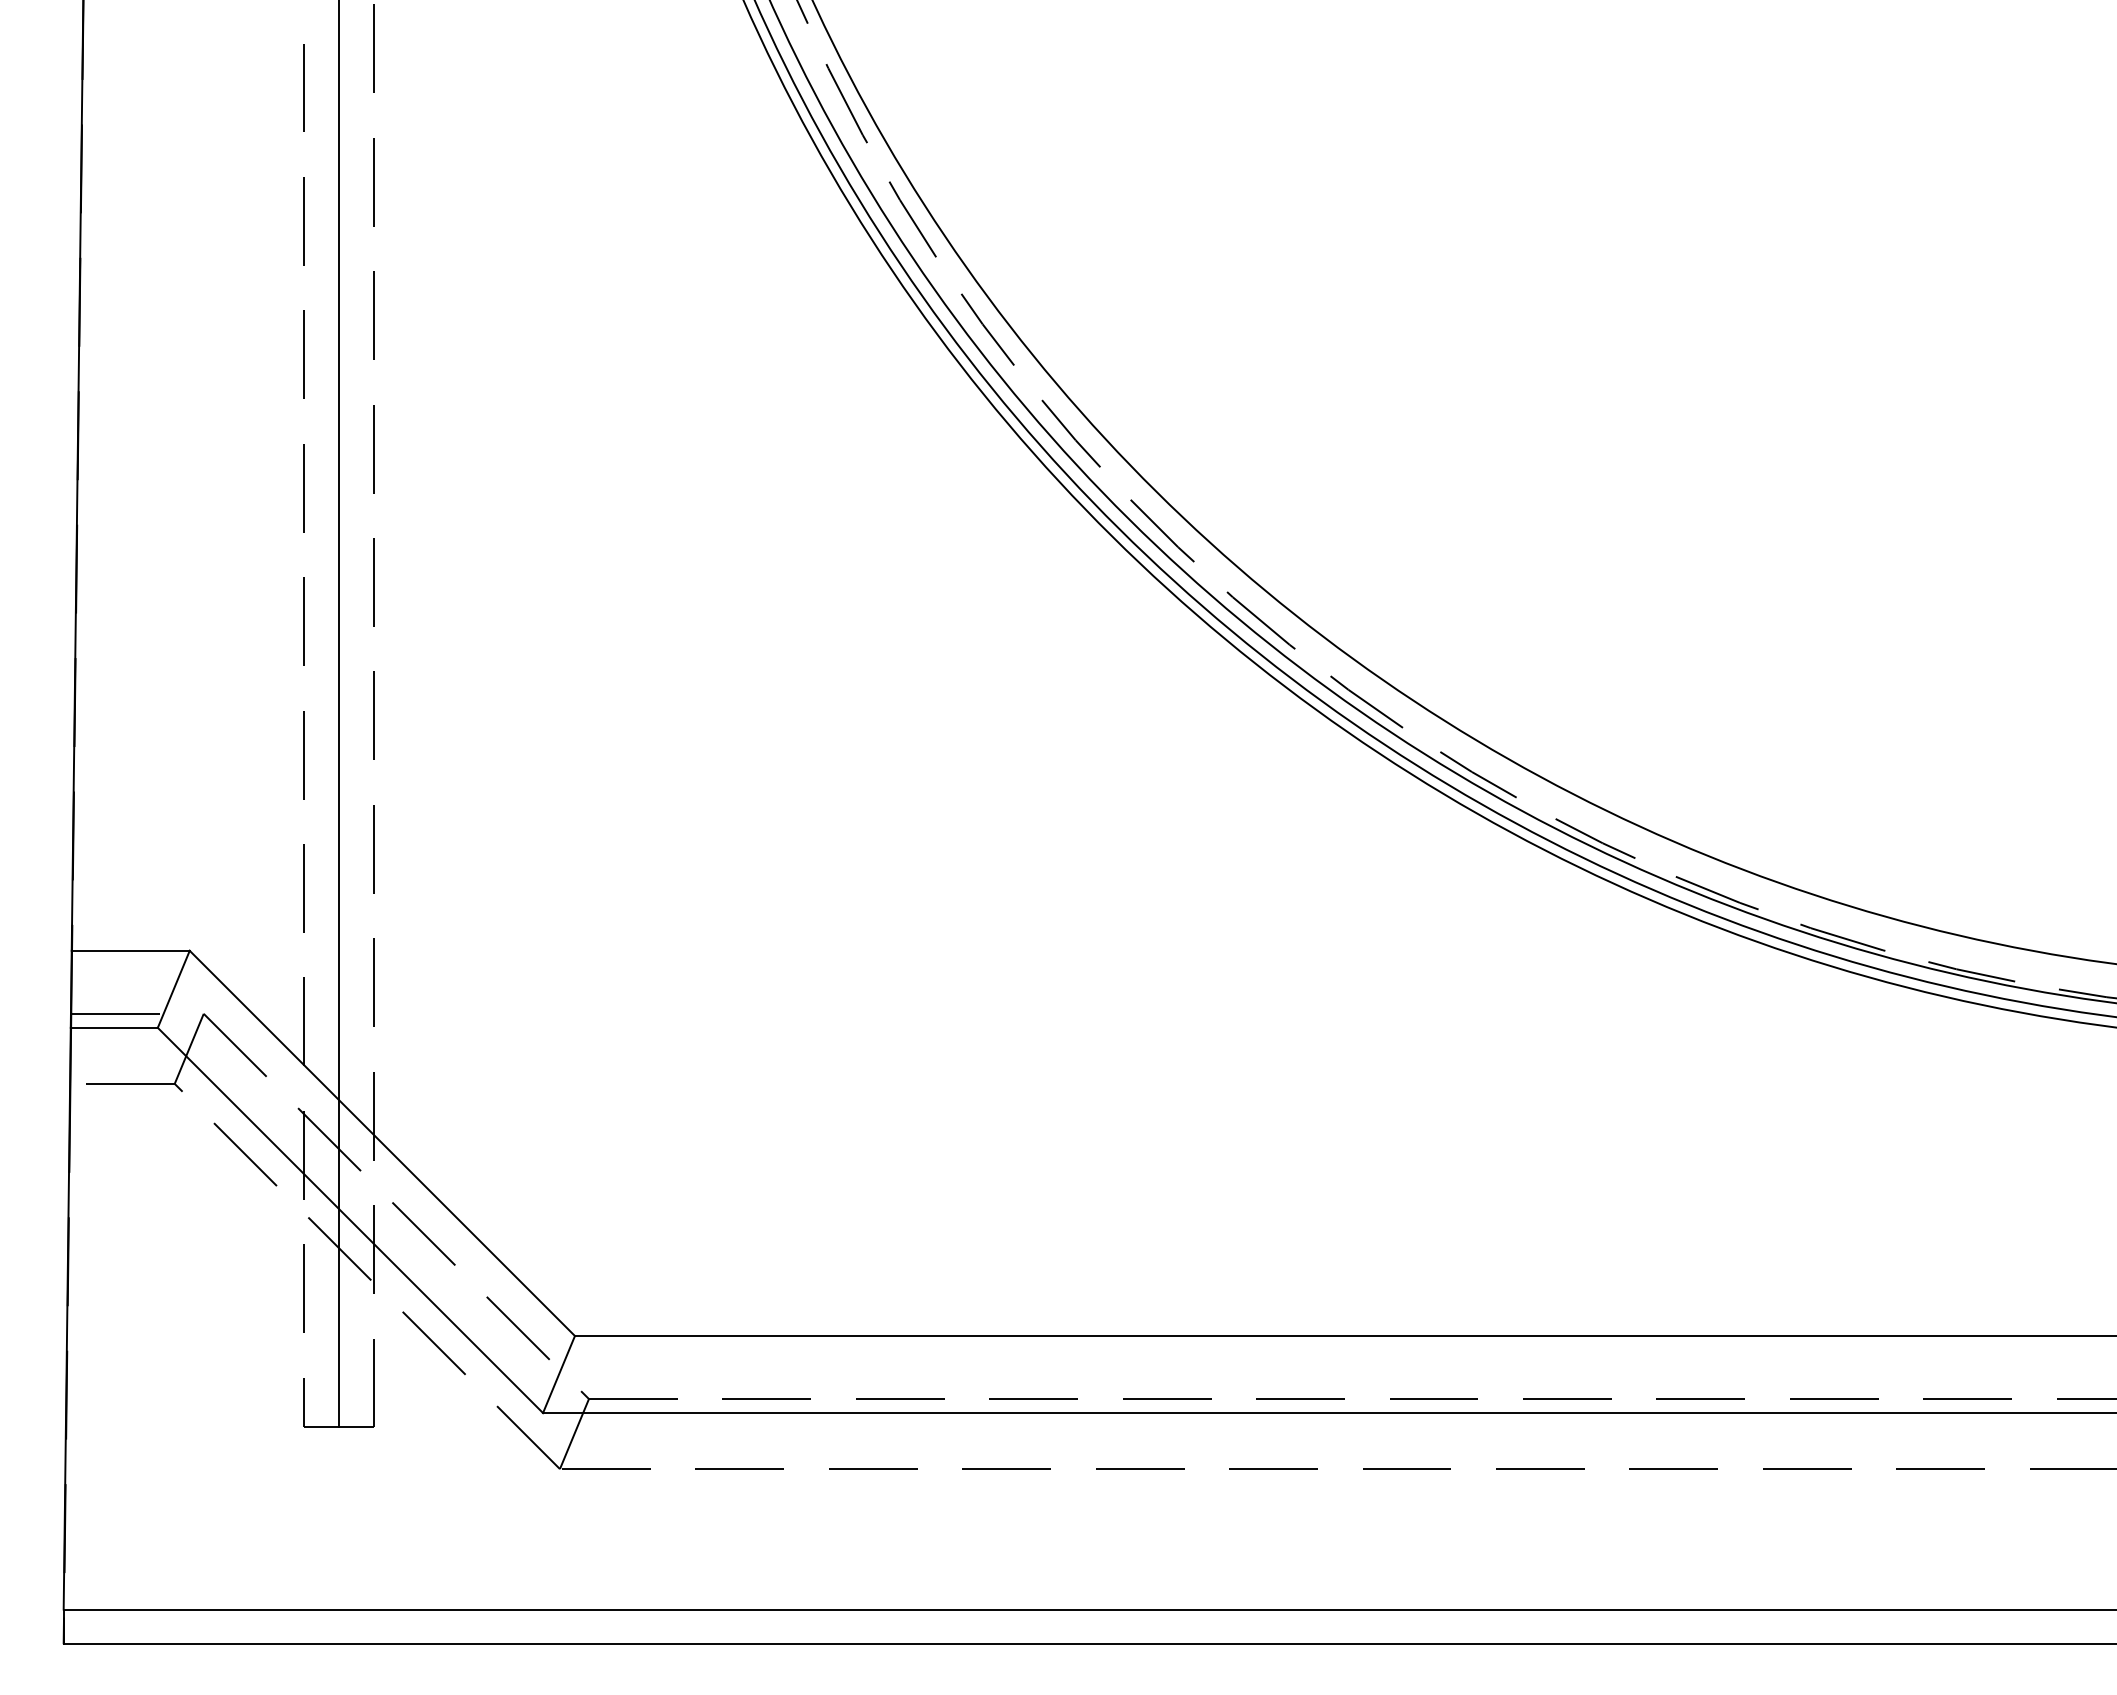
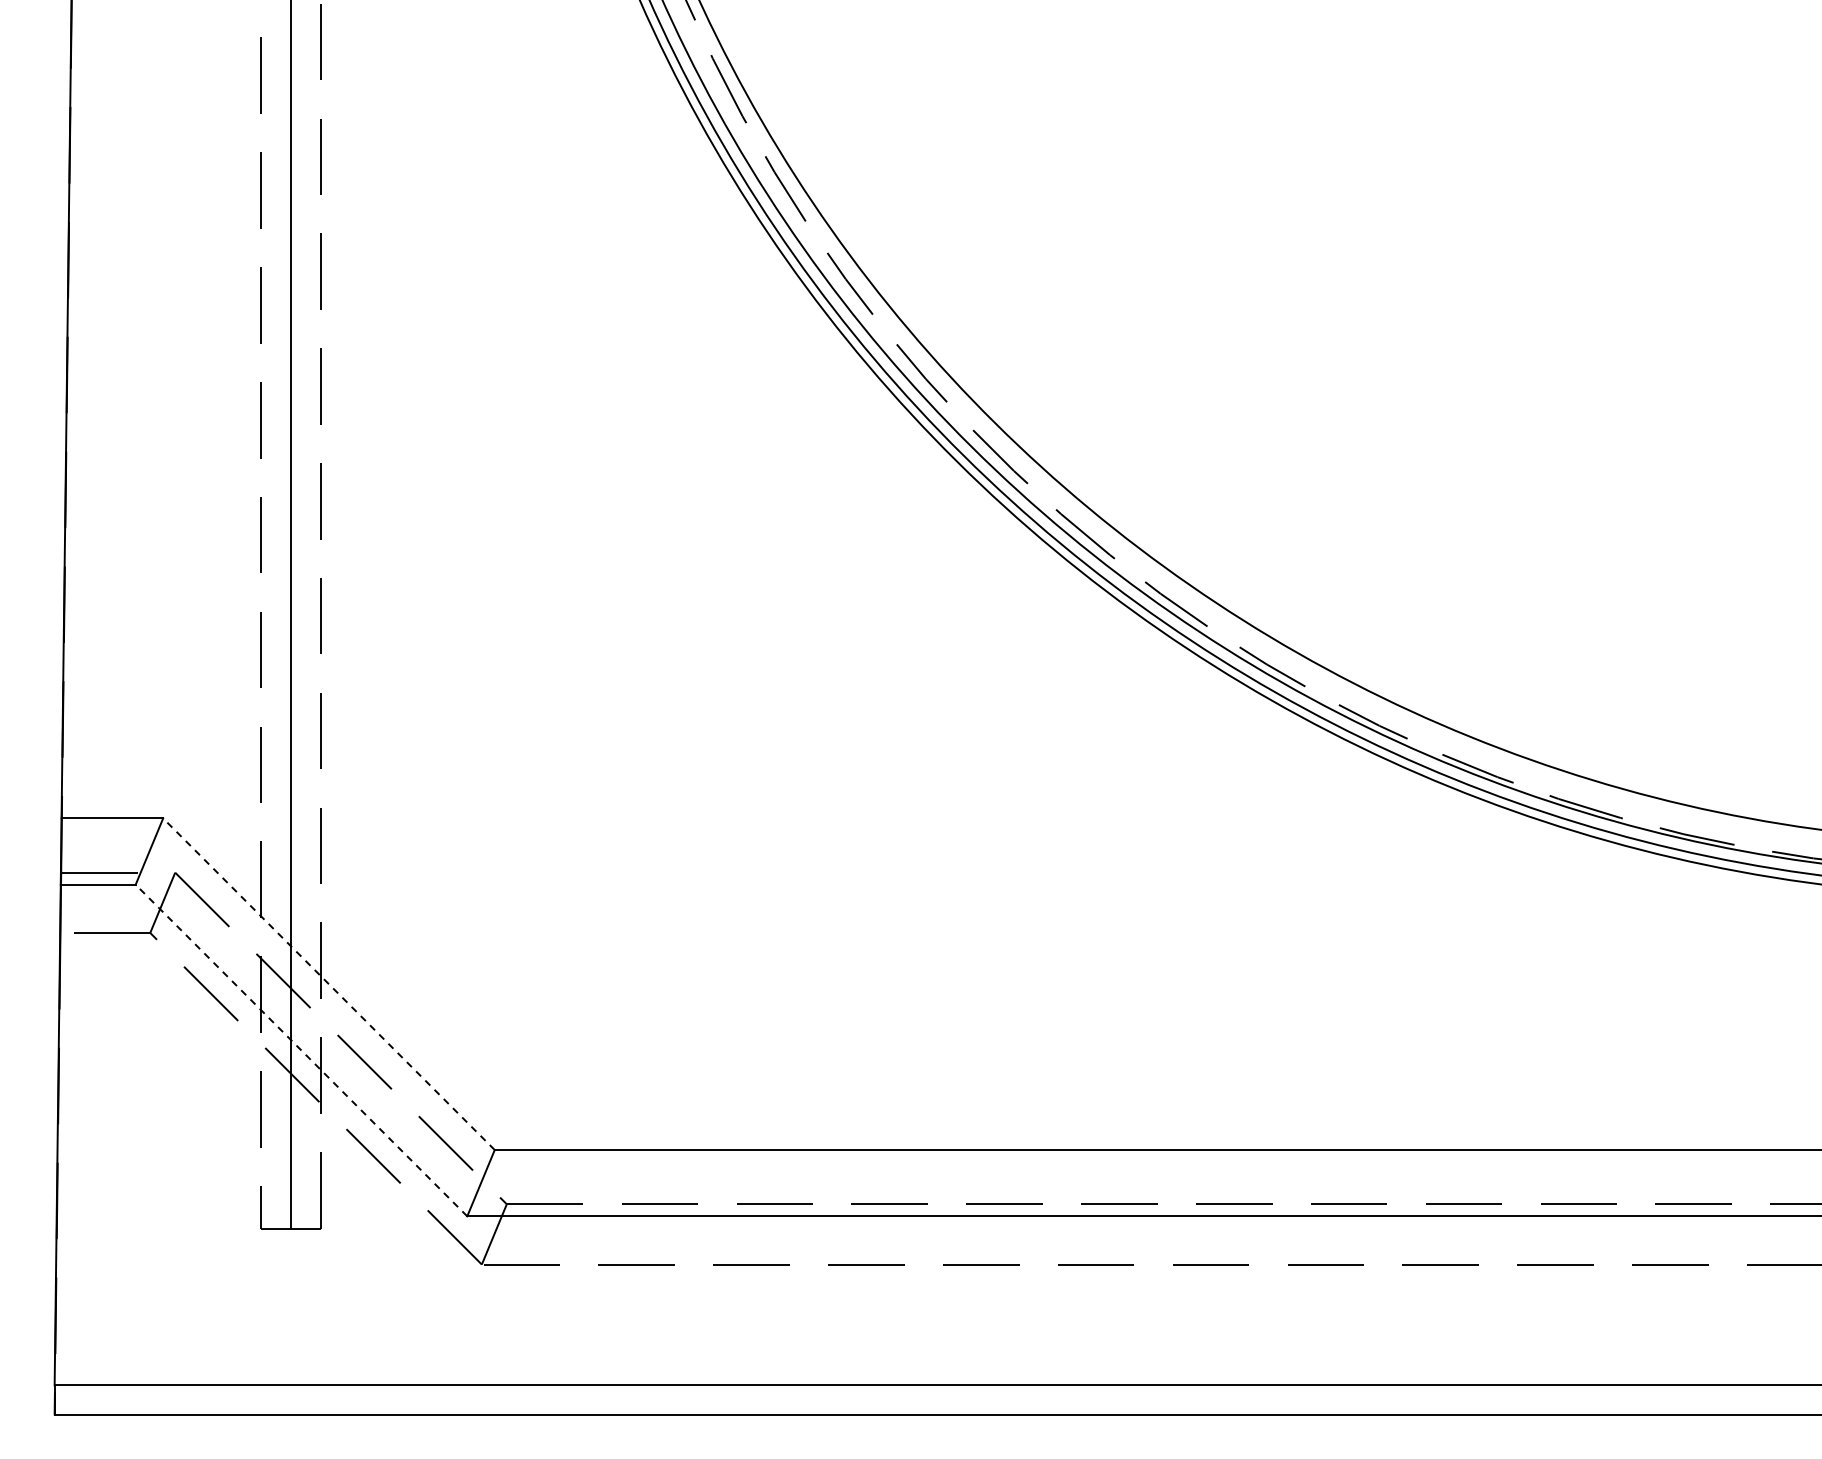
line: (381, 1142) -> (328, 983), solid -> dashed
line: (350, 1220) -> (301, 1050), solid -> dashed

